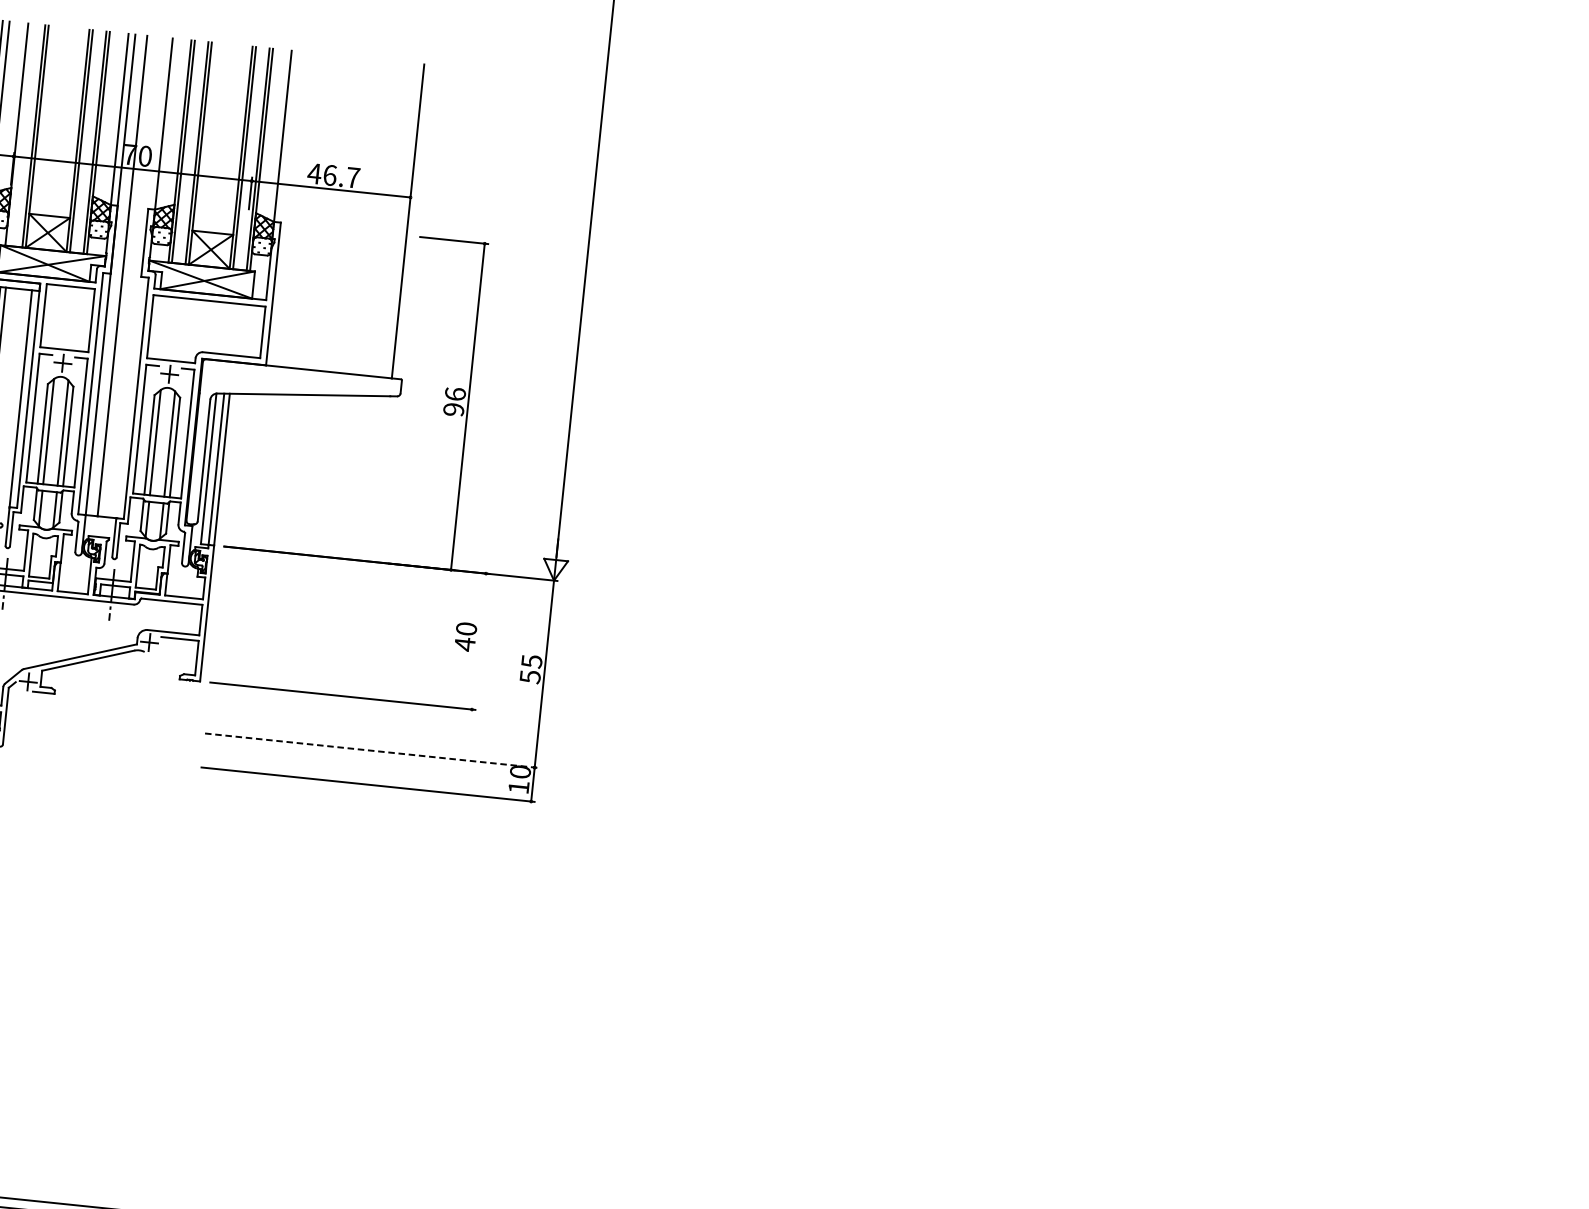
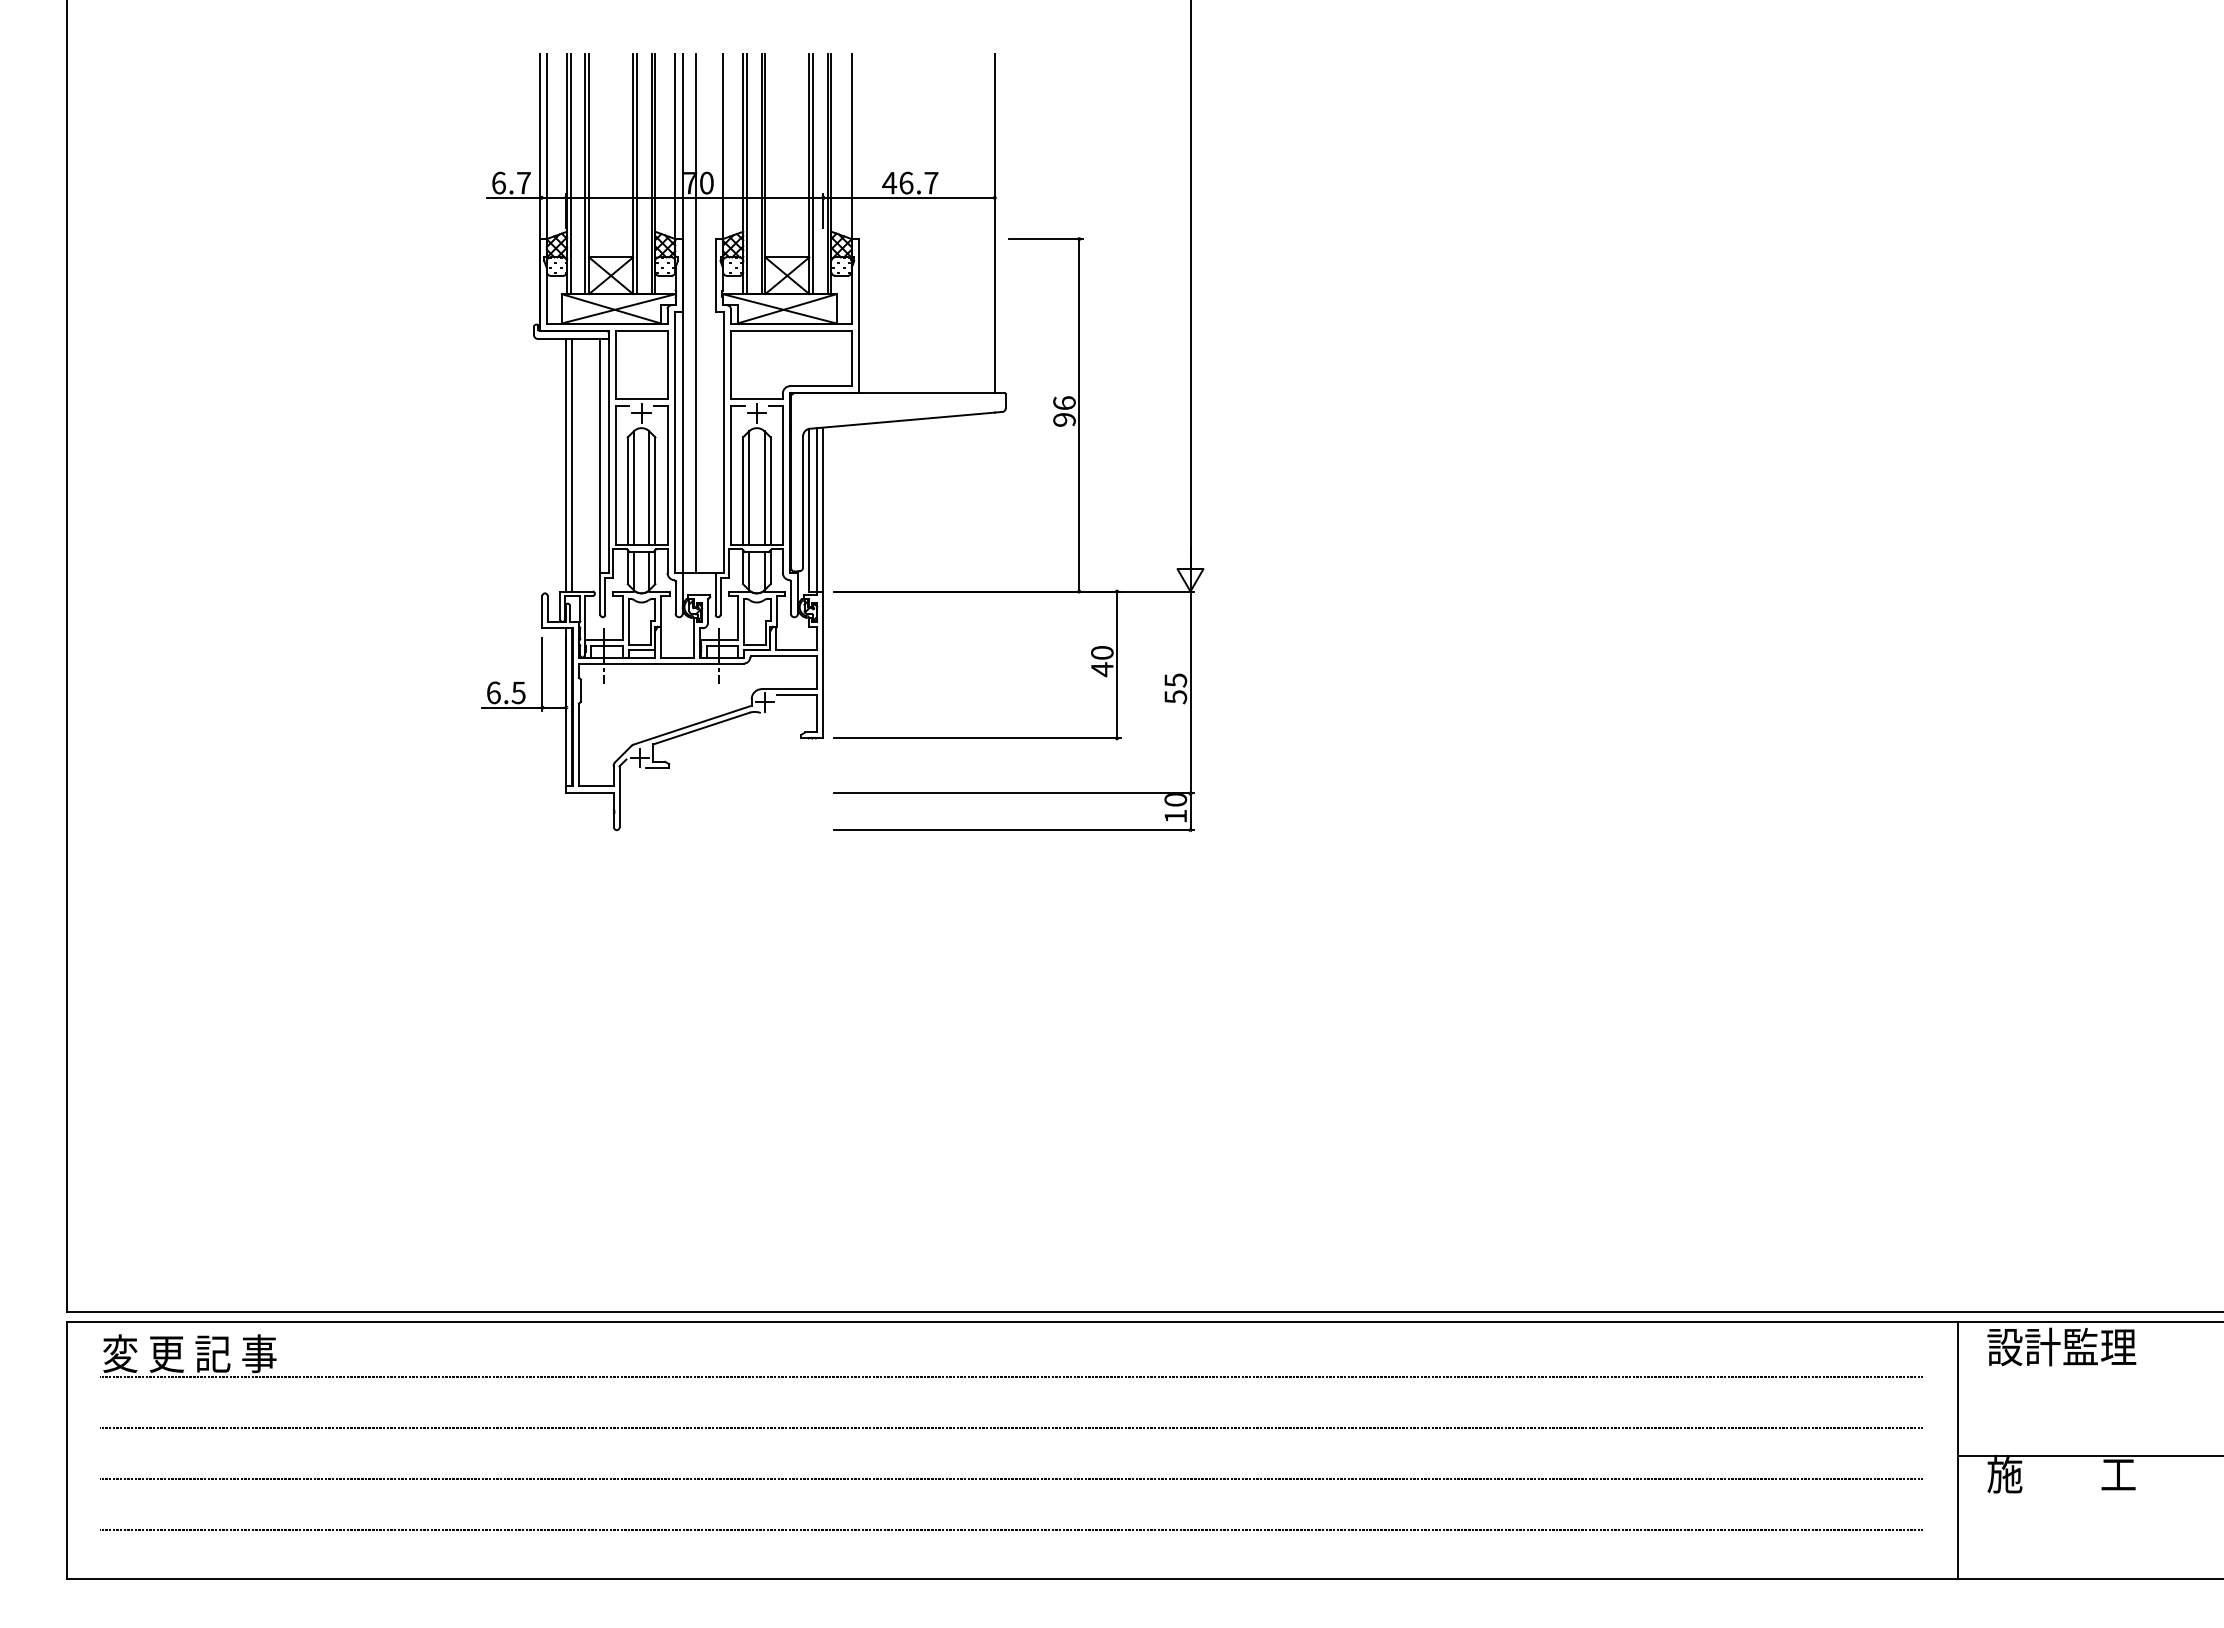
line: (20, 135) -> (570, 174), added
line: (479, 641) -> (1117, 664), added
line: (371, 750) -> (1014, 793), dashed -> solid

